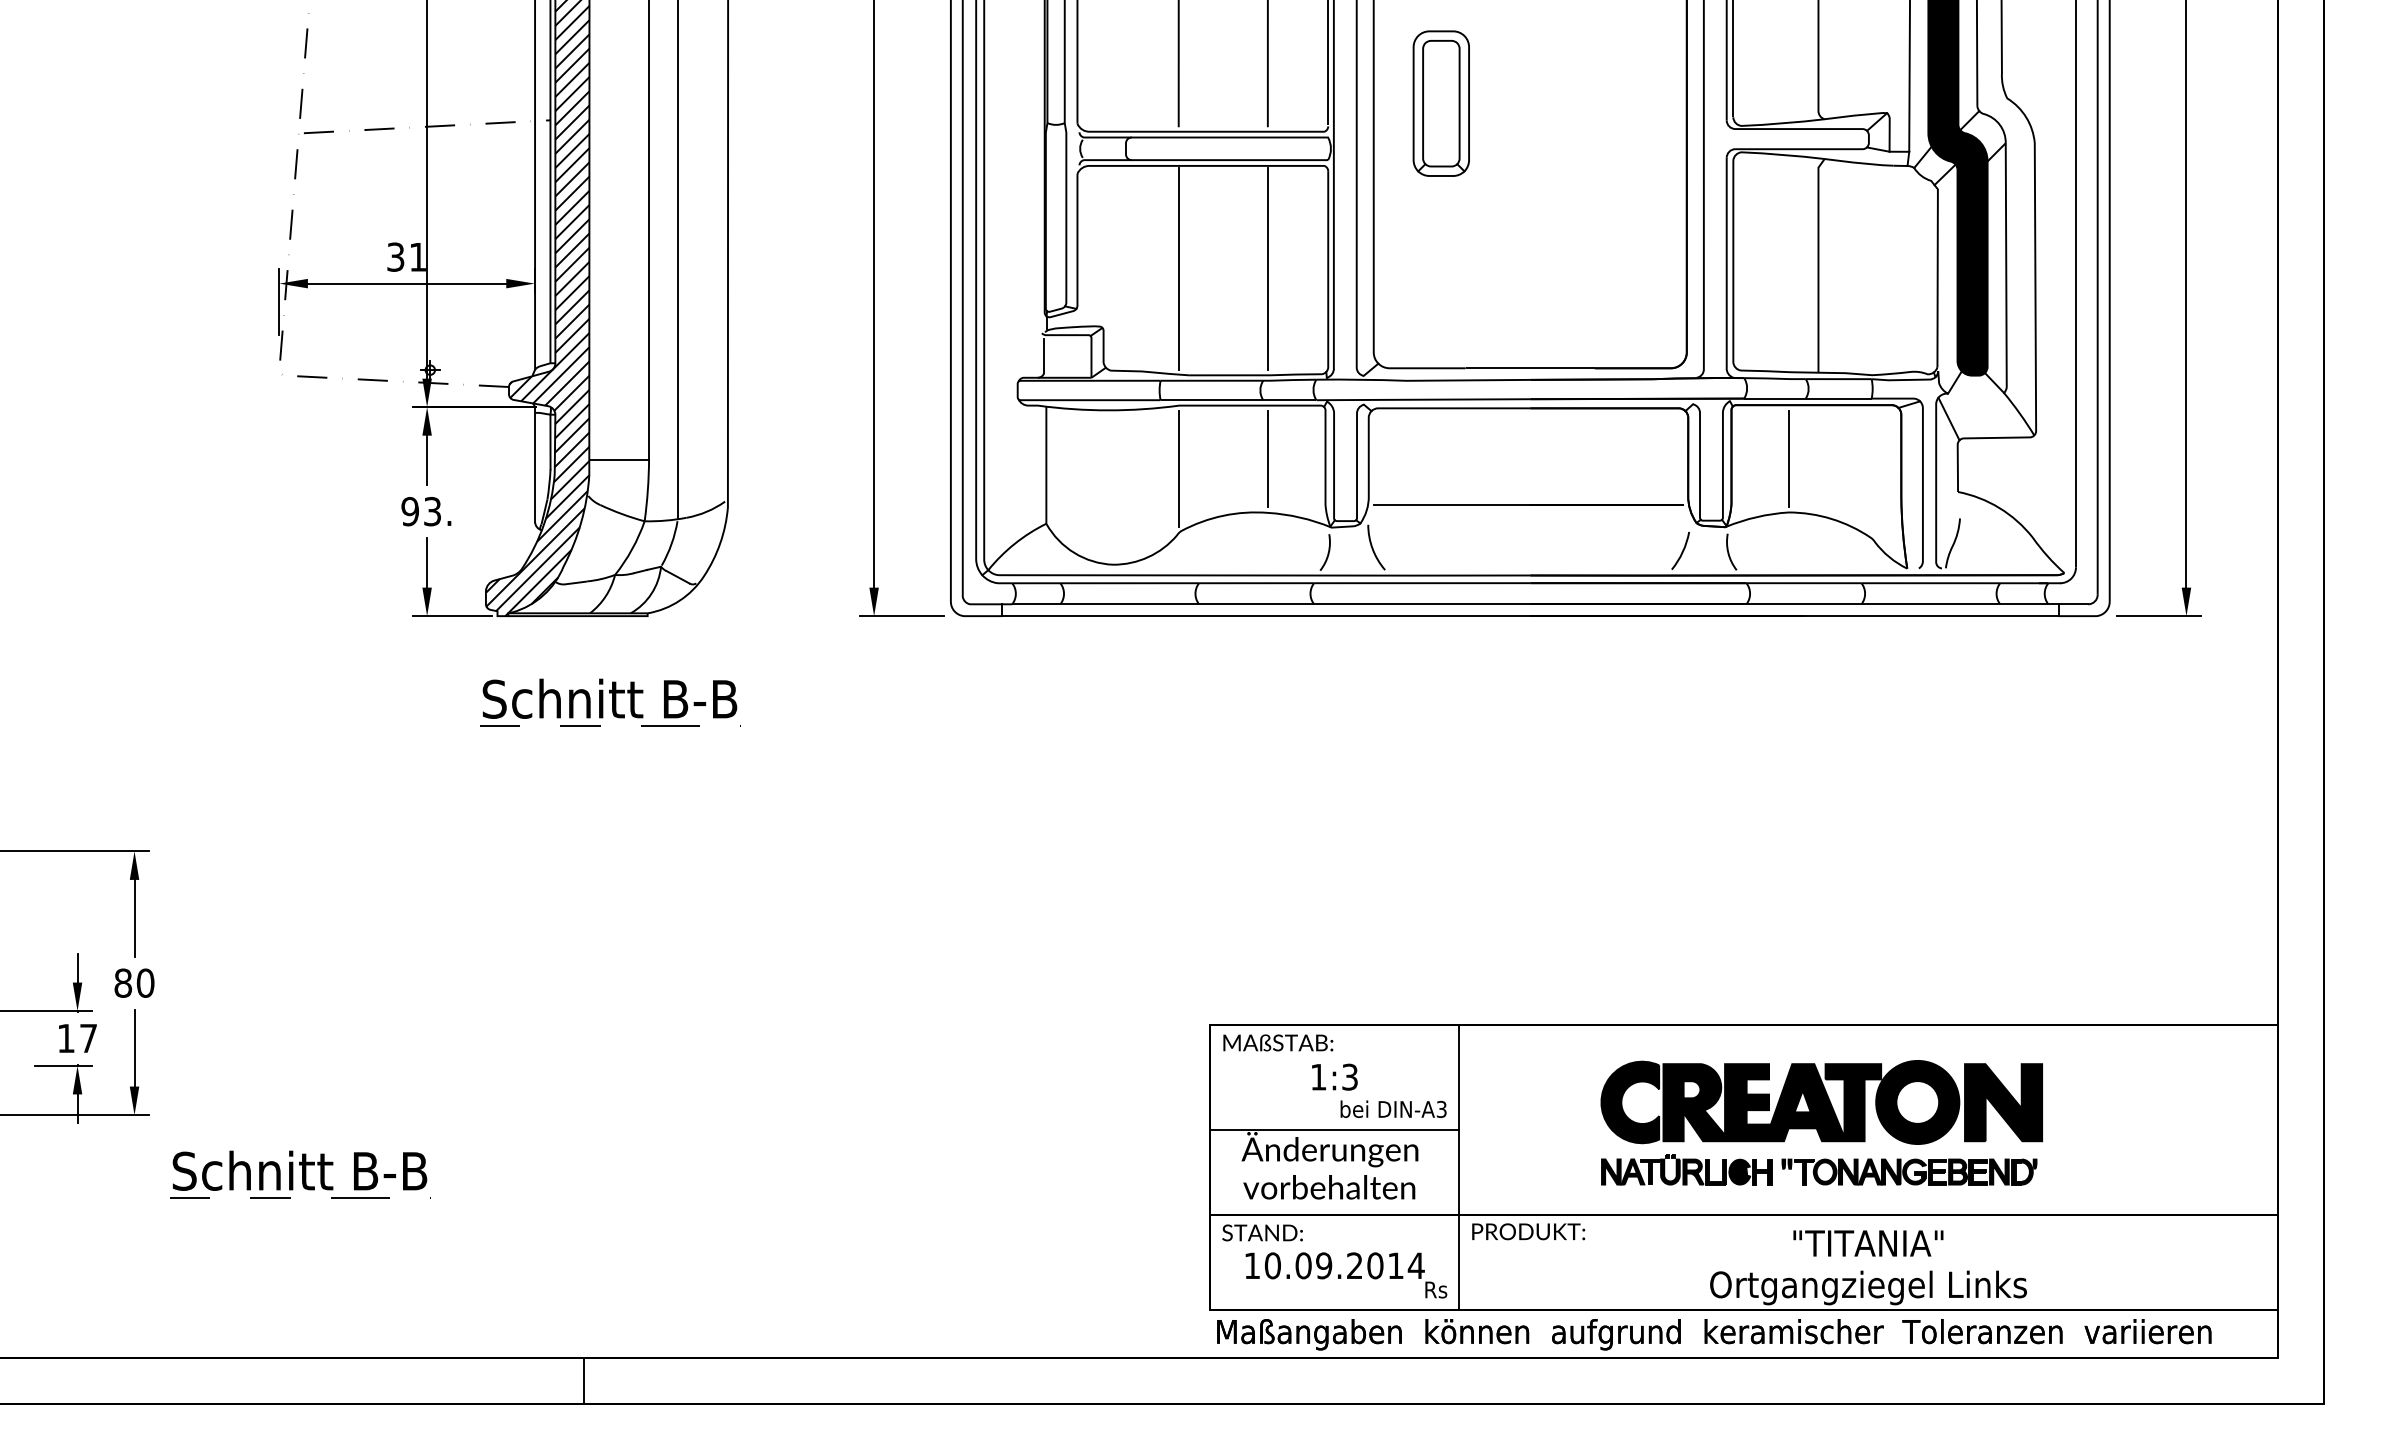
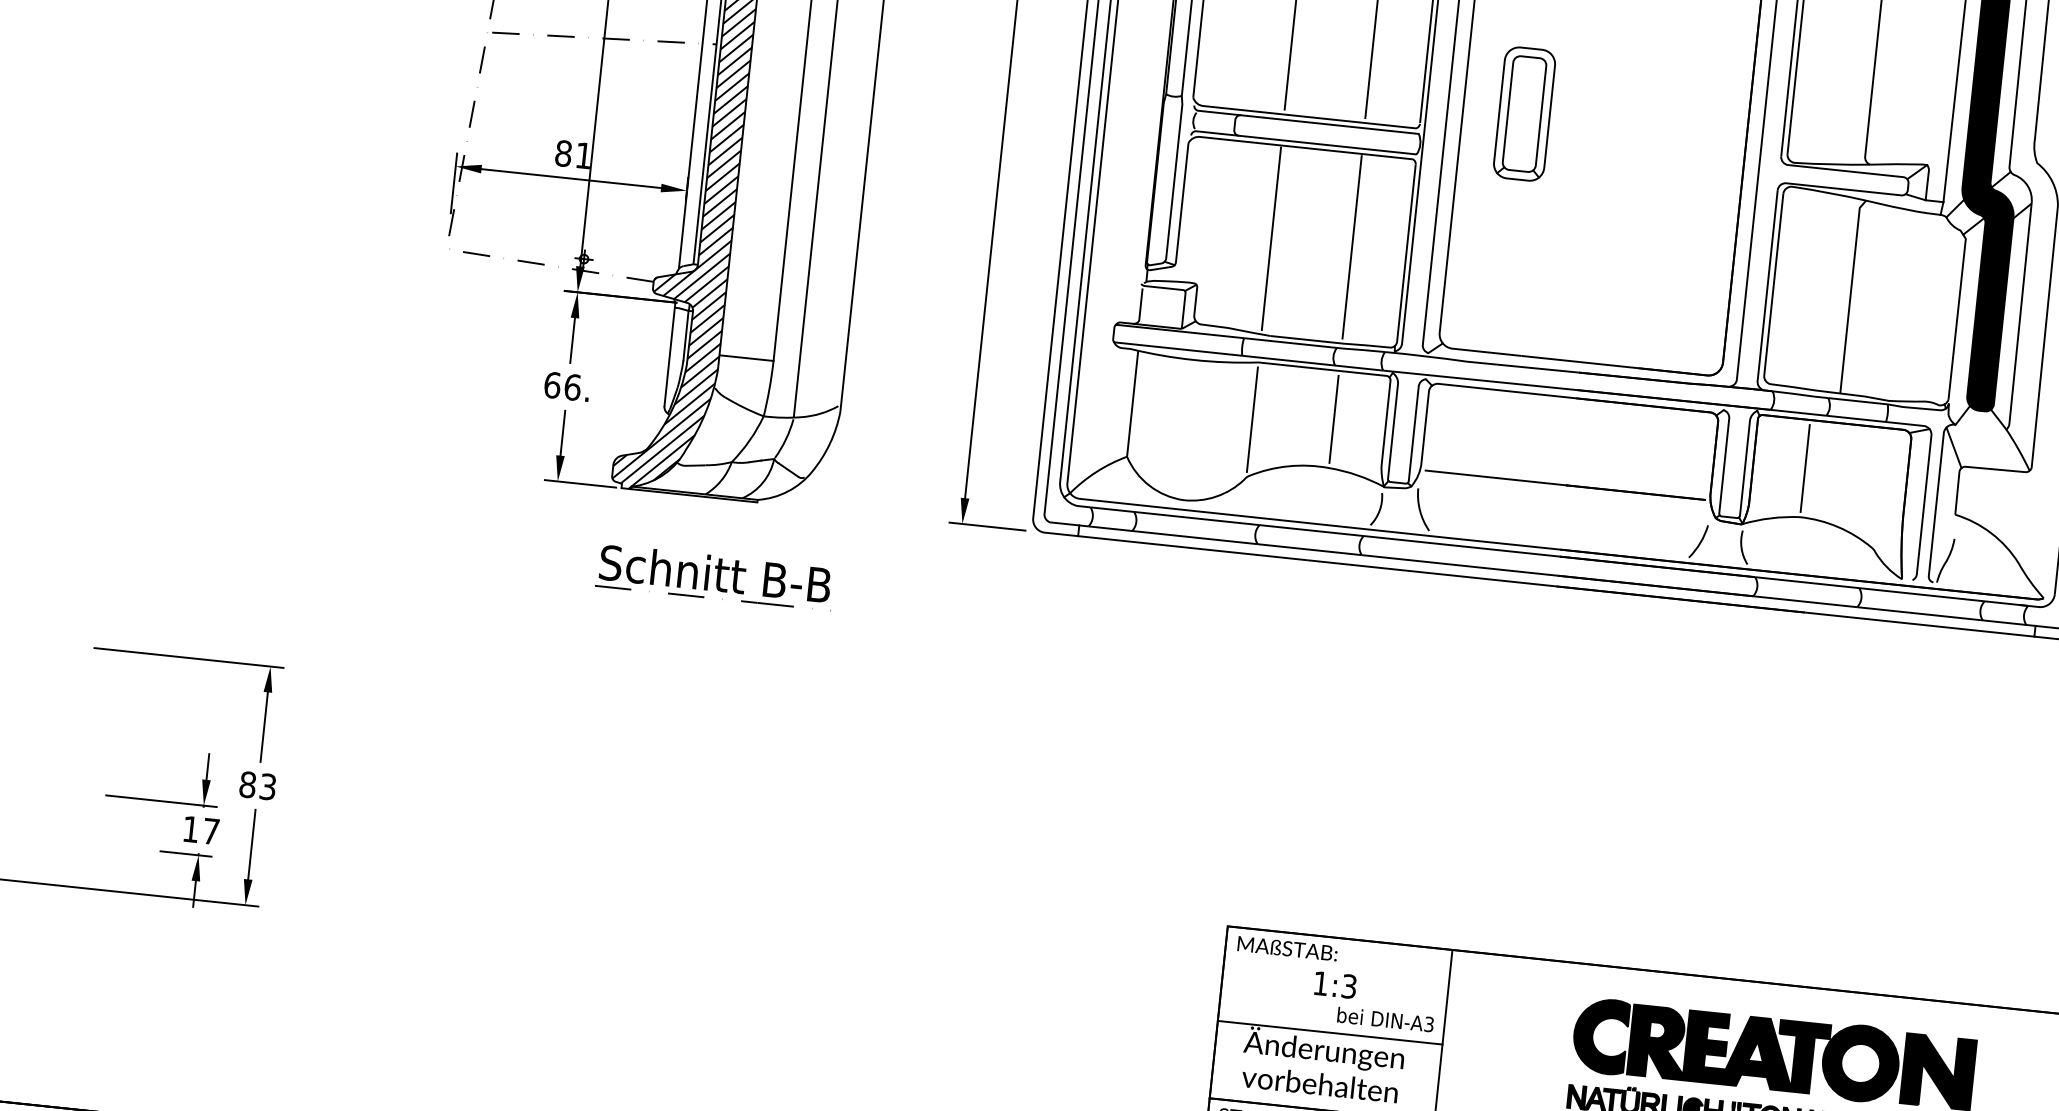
text: (395, 256) -> (563, 152), 31 -> 81
text: (421, 511) -> (562, 386), 93. -> 66.
text: (145, 982) -> (268, 786), 80 -> 83
part: (300, 1174) -> (390, 974), removed

